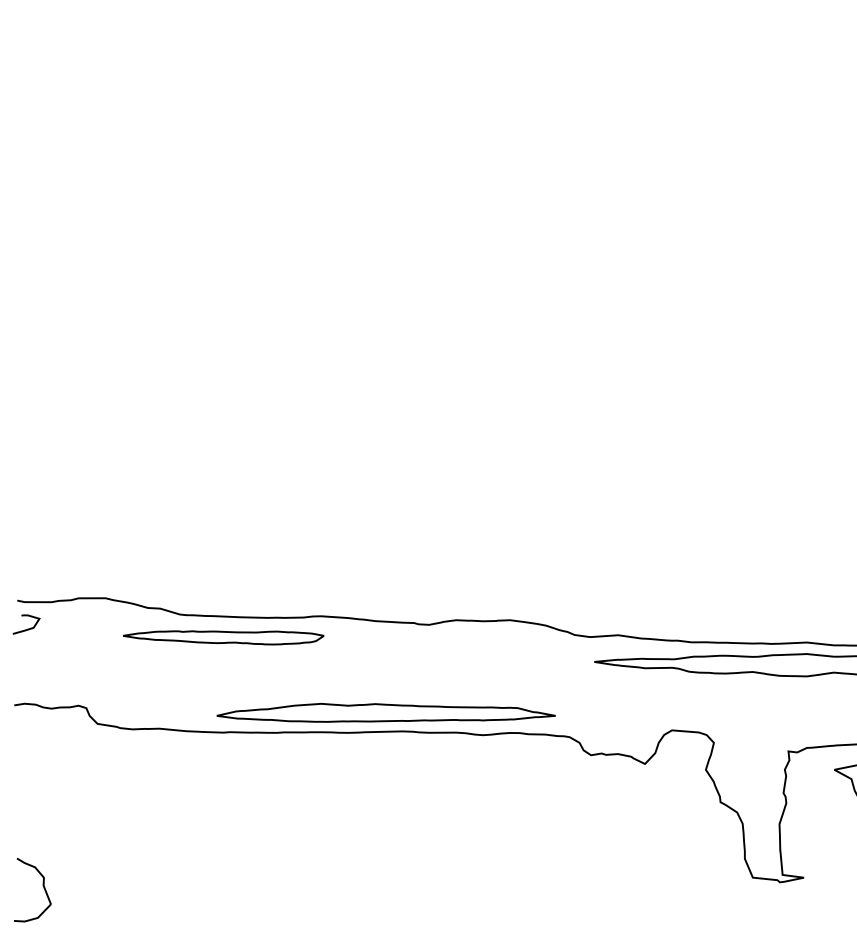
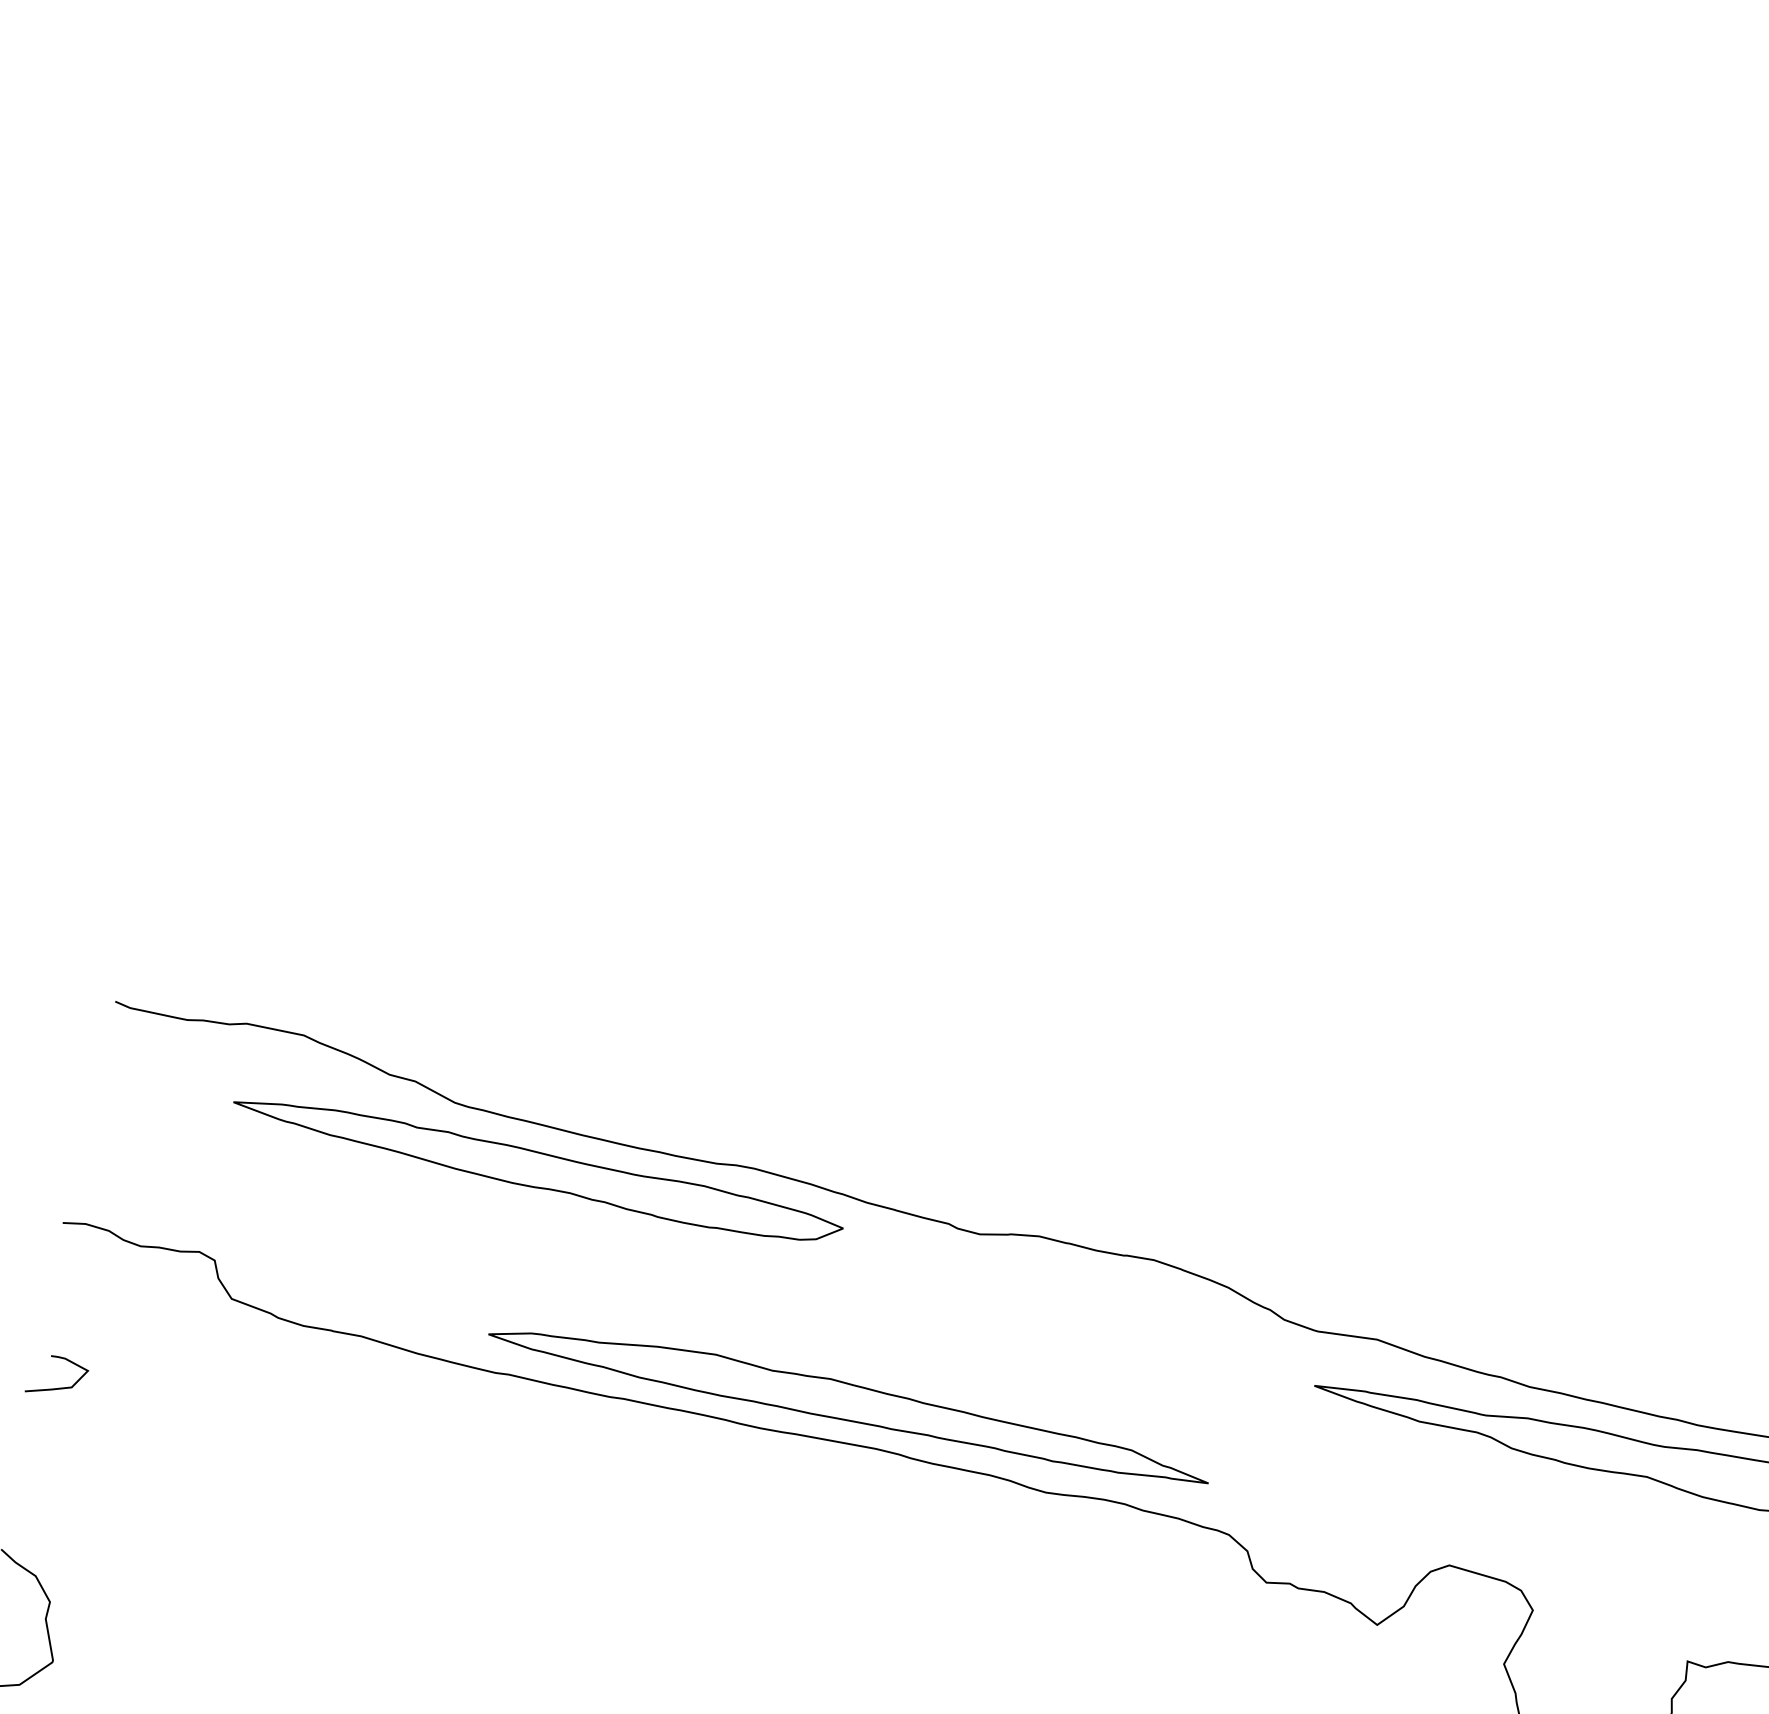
curve: (27, 628) -> (58, 1386), moved
part: (223, 637) -> (537, 1170), size x1.43

